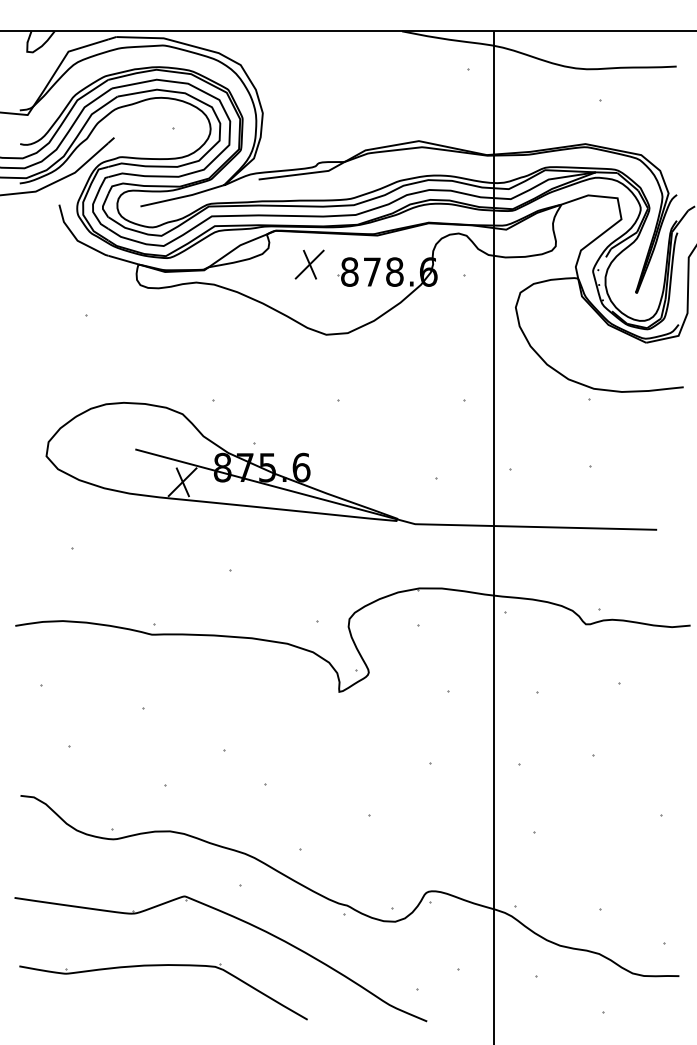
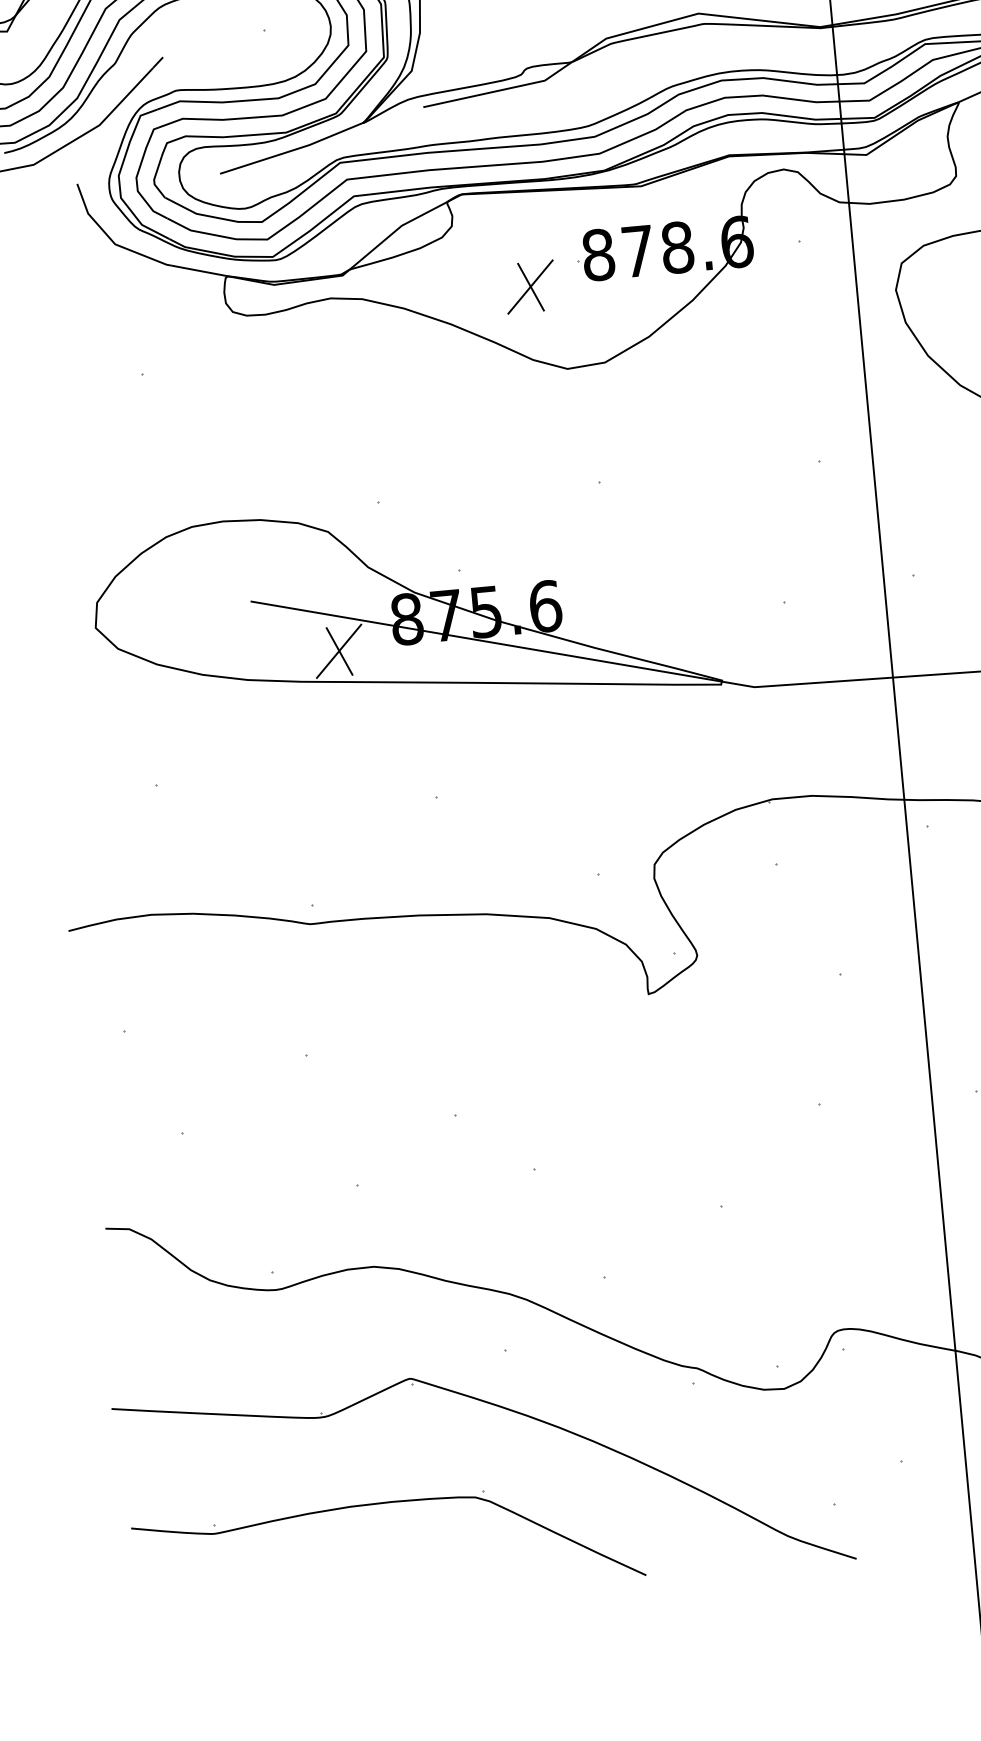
part: (309, 264) -> (530, 286), moved

